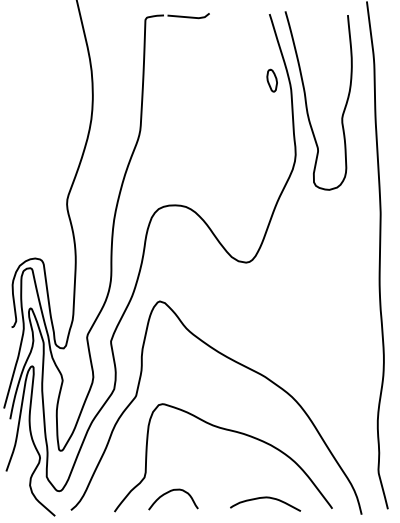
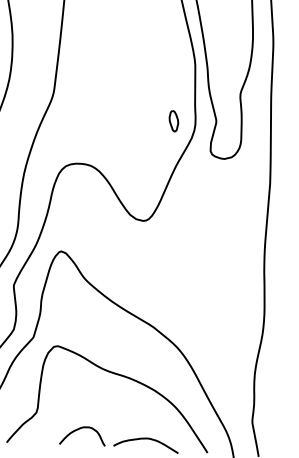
part: (271, 80) -> (173, 121), moved
curve: (170, 492) -> (80, 429), moved

